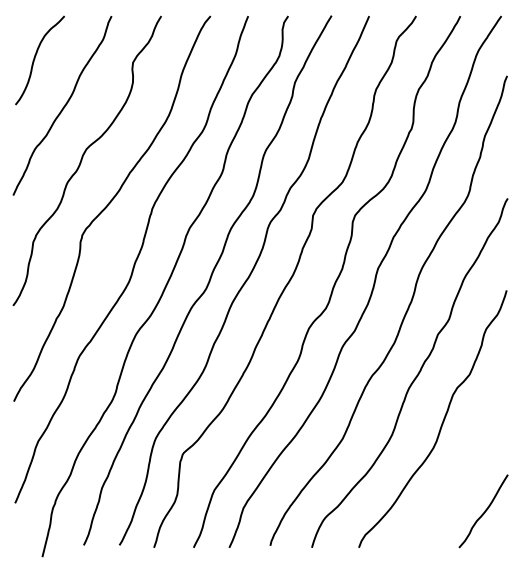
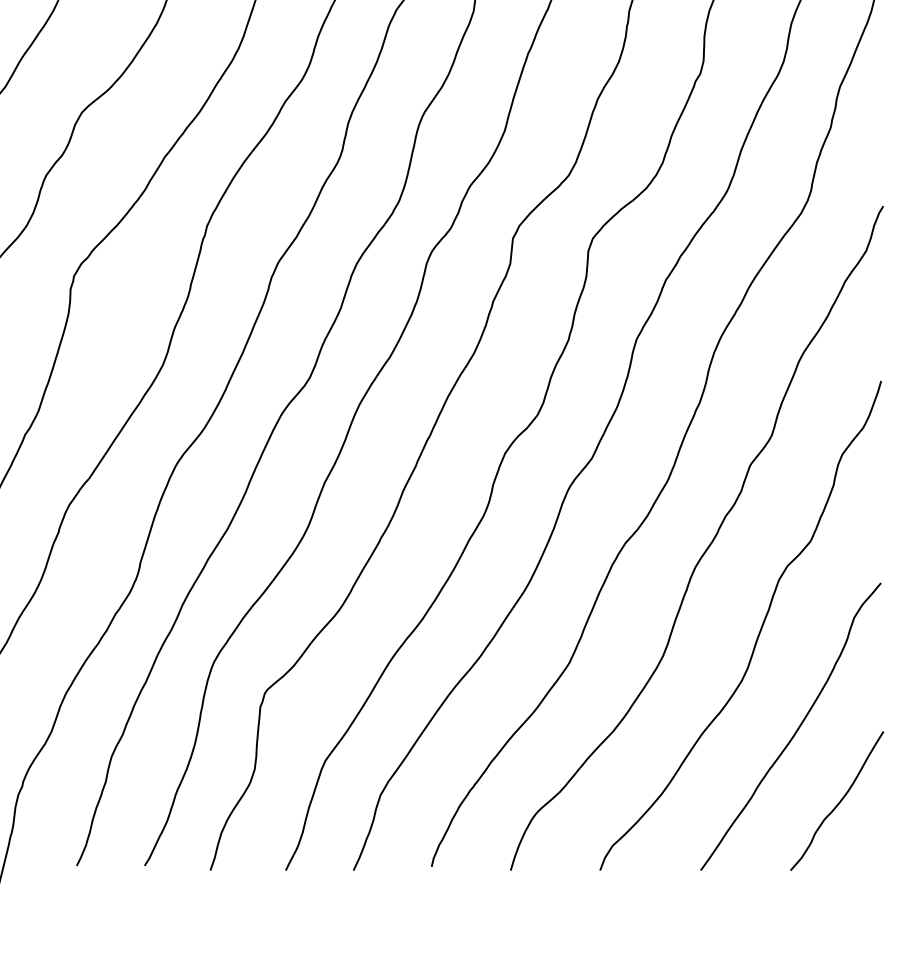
curve: (461, 473) -> (795, 729), added

